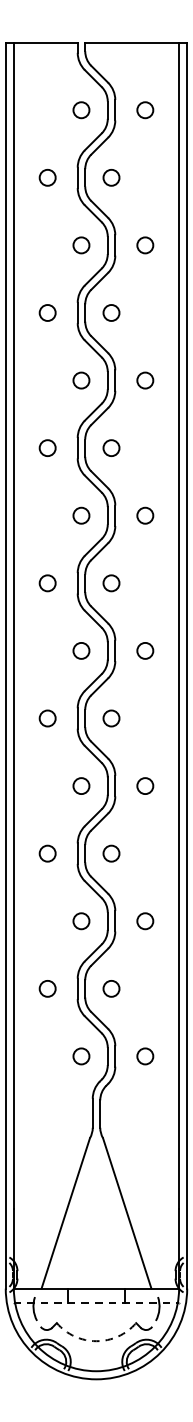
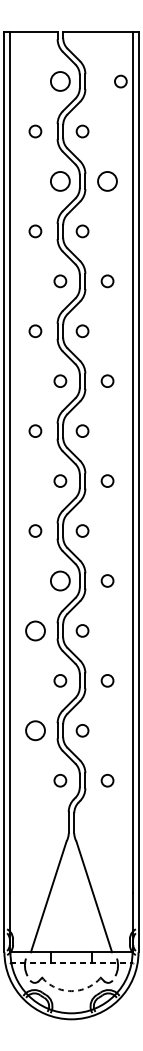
circle: (81, 110) -> (60, 81), size x1.6
circle: (145, 110) -> (121, 81), moved
circle: (81, 245) -> (60, 181), size x1.6
circle: (145, 245) -> (107, 181), size x1.6
circle: (81, 785) -> (60, 580), size x1.6
circle: (47, 853) -> (35, 630), size x1.6
circle: (47, 988) -> (35, 730), size x1.6

